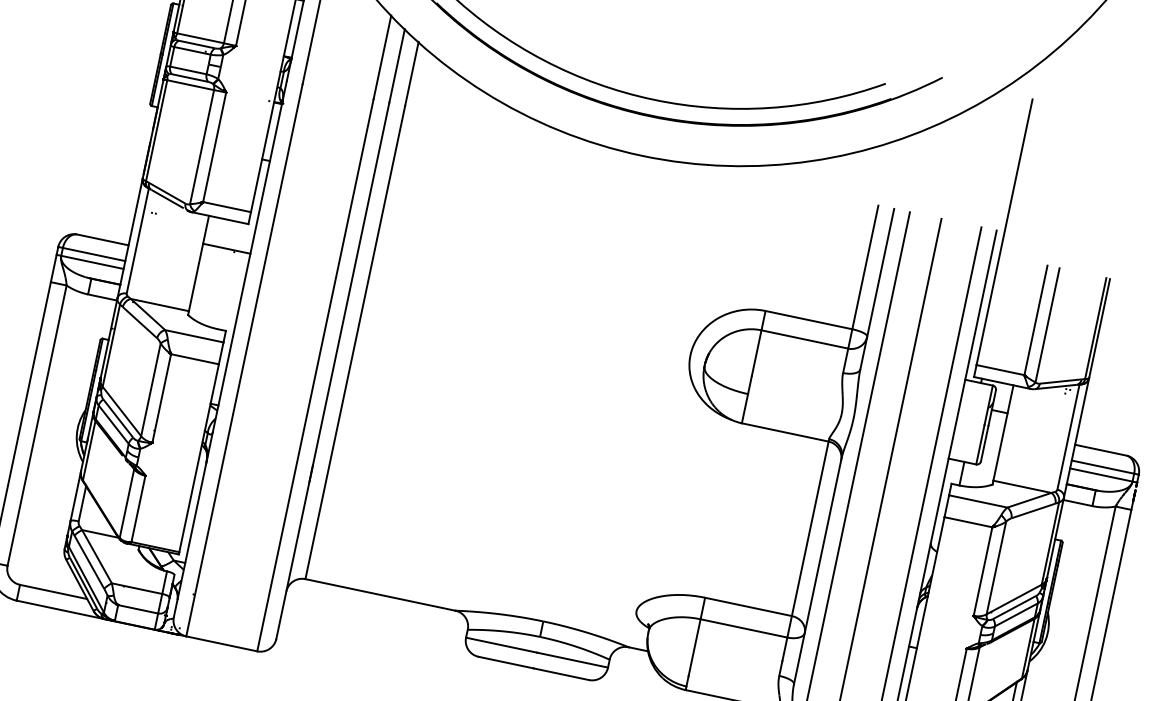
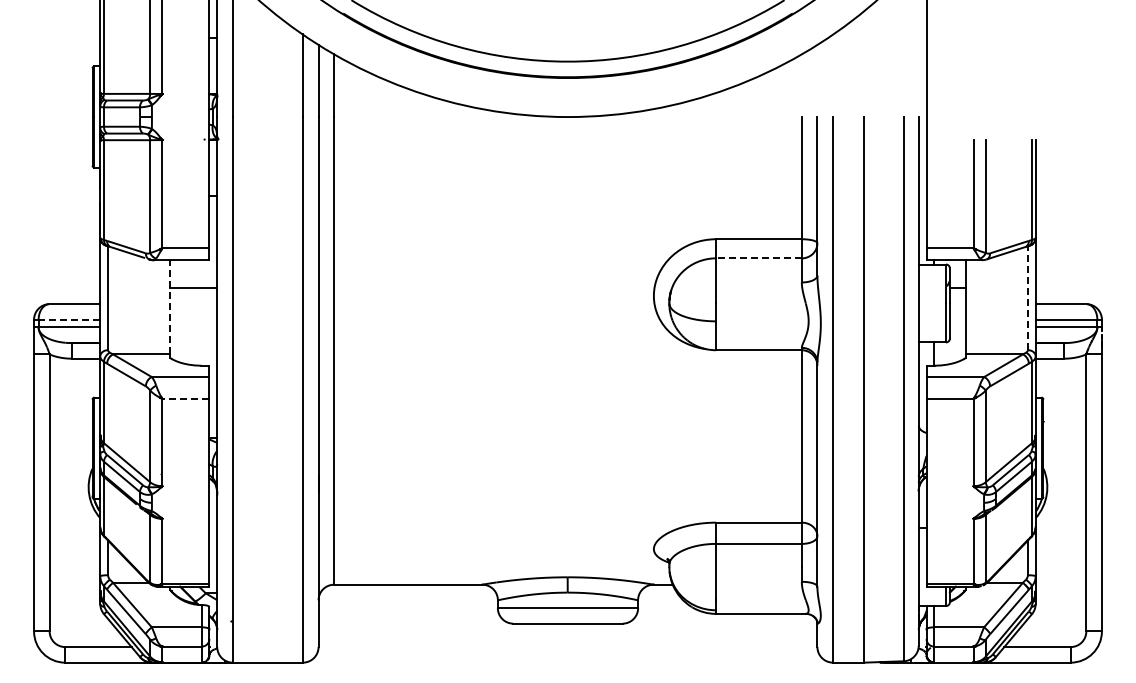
line: (94, 254) -> (69, 319), solid -> dashed
line: (199, 262) -> (170, 306), solid -> dashed
line: (804, 339) -> (758, 258), solid -> dashed
line: (194, 358) -> (185, 398), solid -> dashed
line: (1068, 437) -> (1027, 298), solid -> dashed

